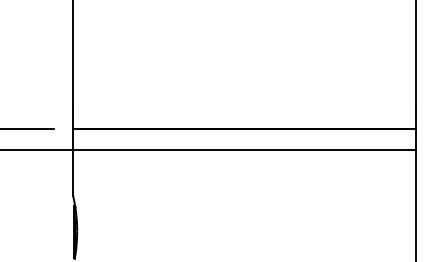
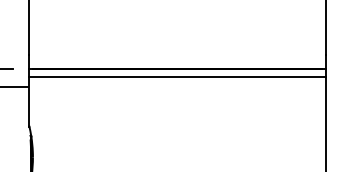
line: (244, 150) -> (177, 77), moved

